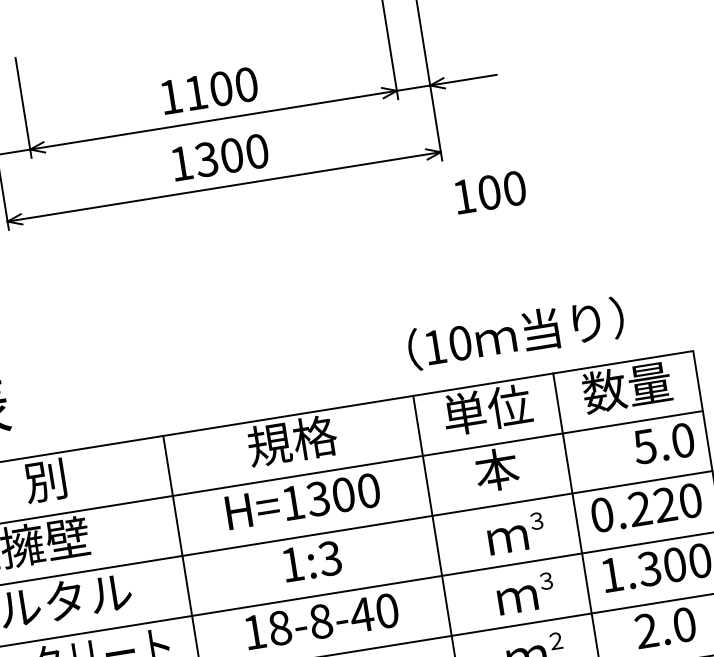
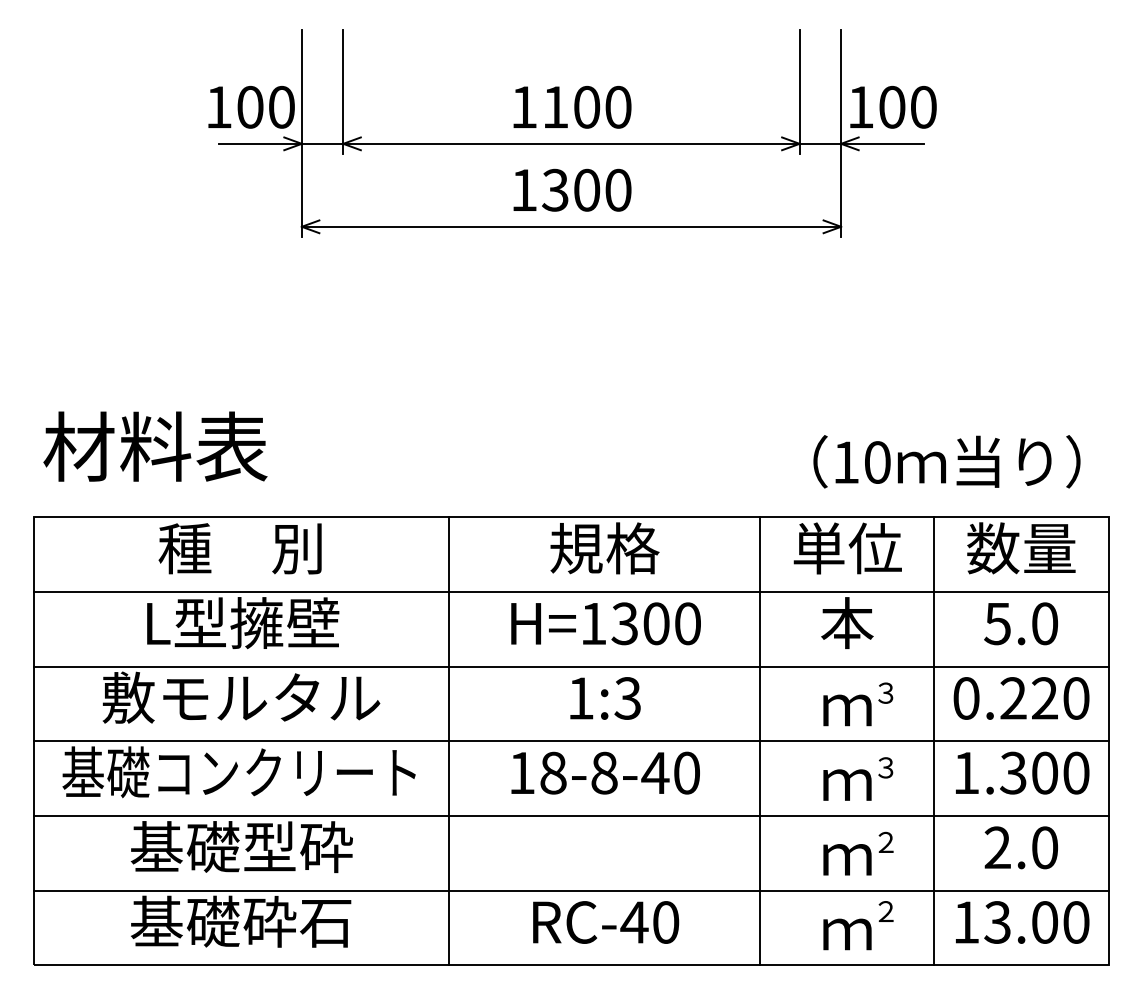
text: (490, 192) -> (893, 107), moved
text: (515, 333) -> (946, 461), moved
text: (663, 443) -> (1020, 623), moved

